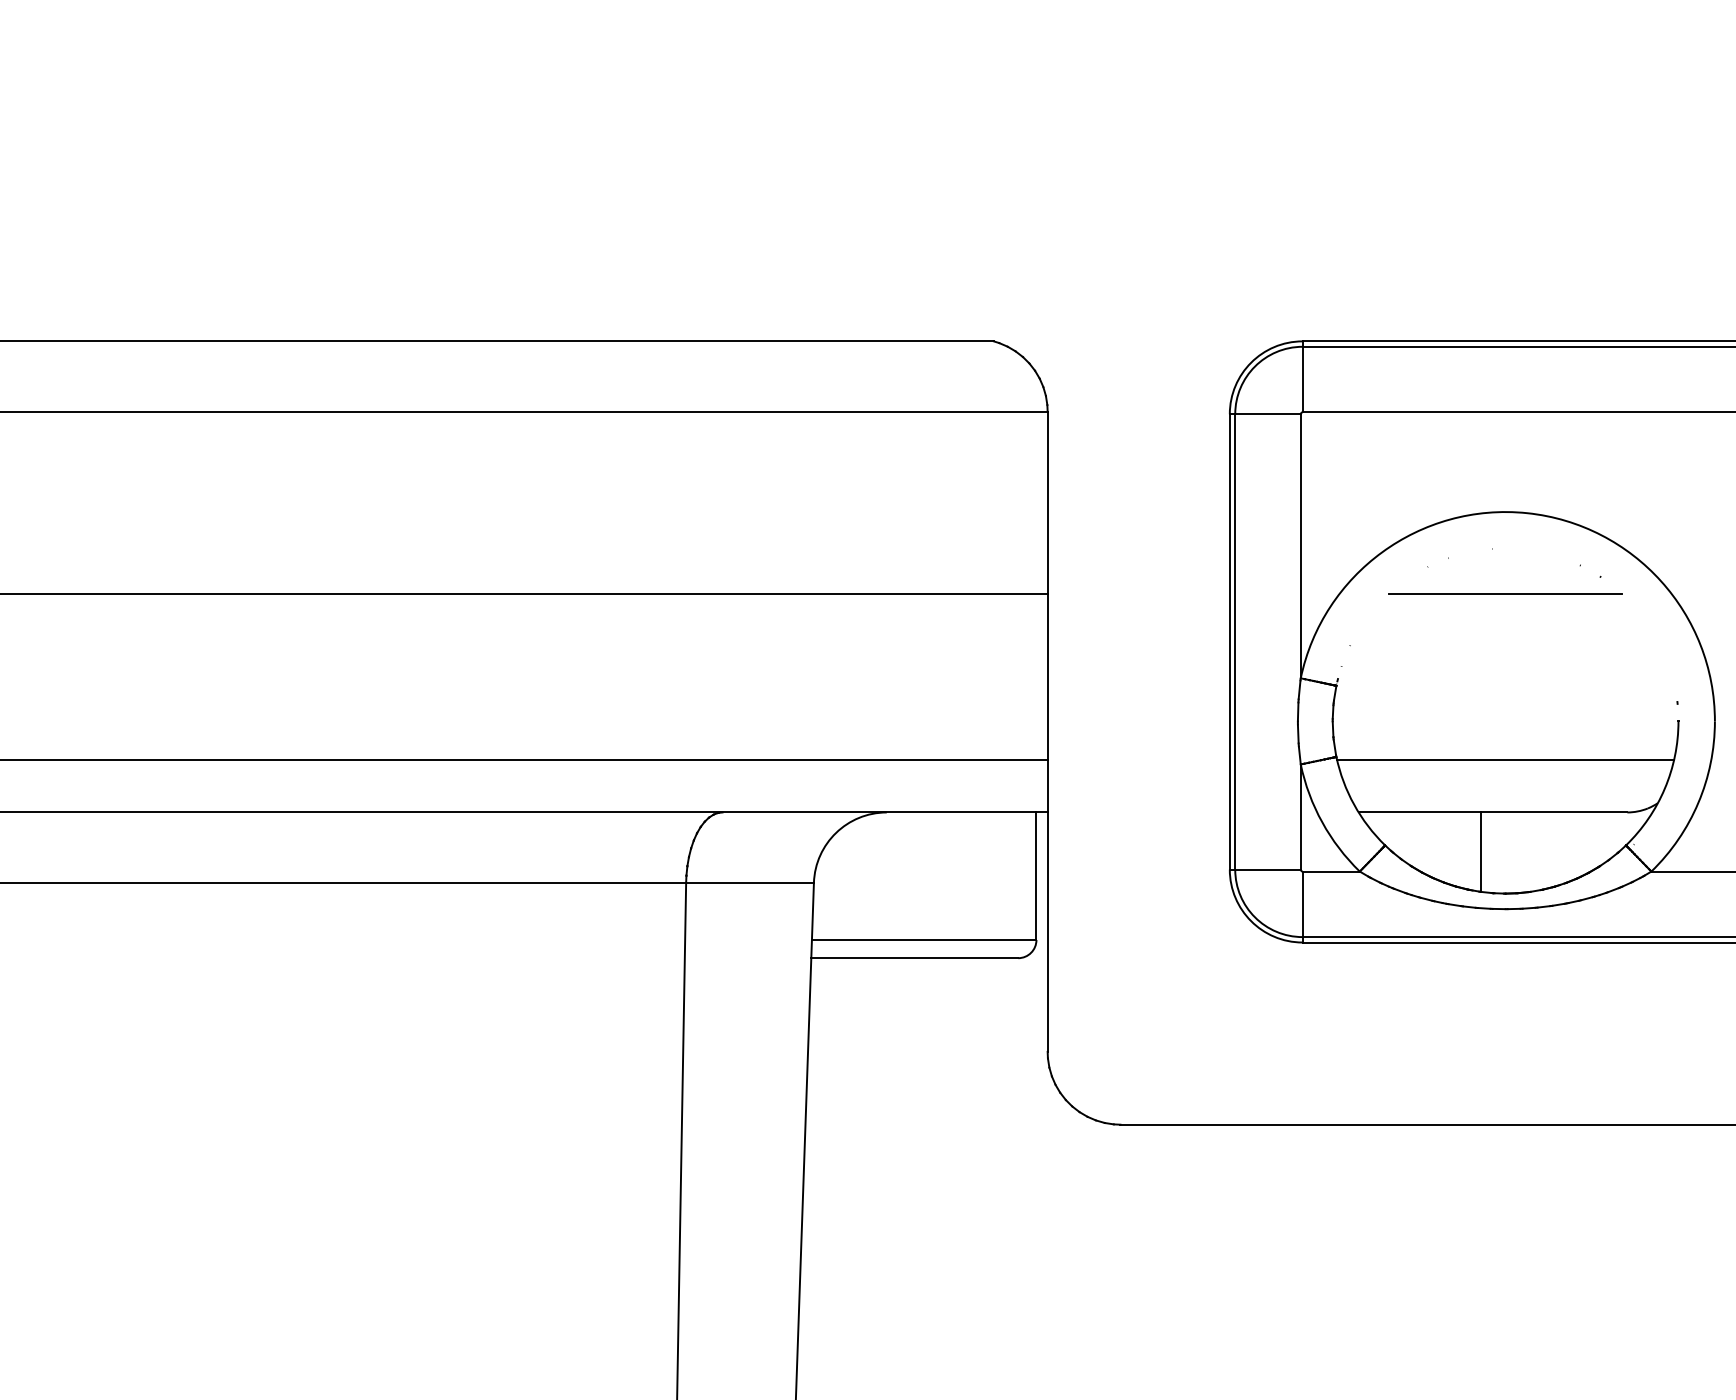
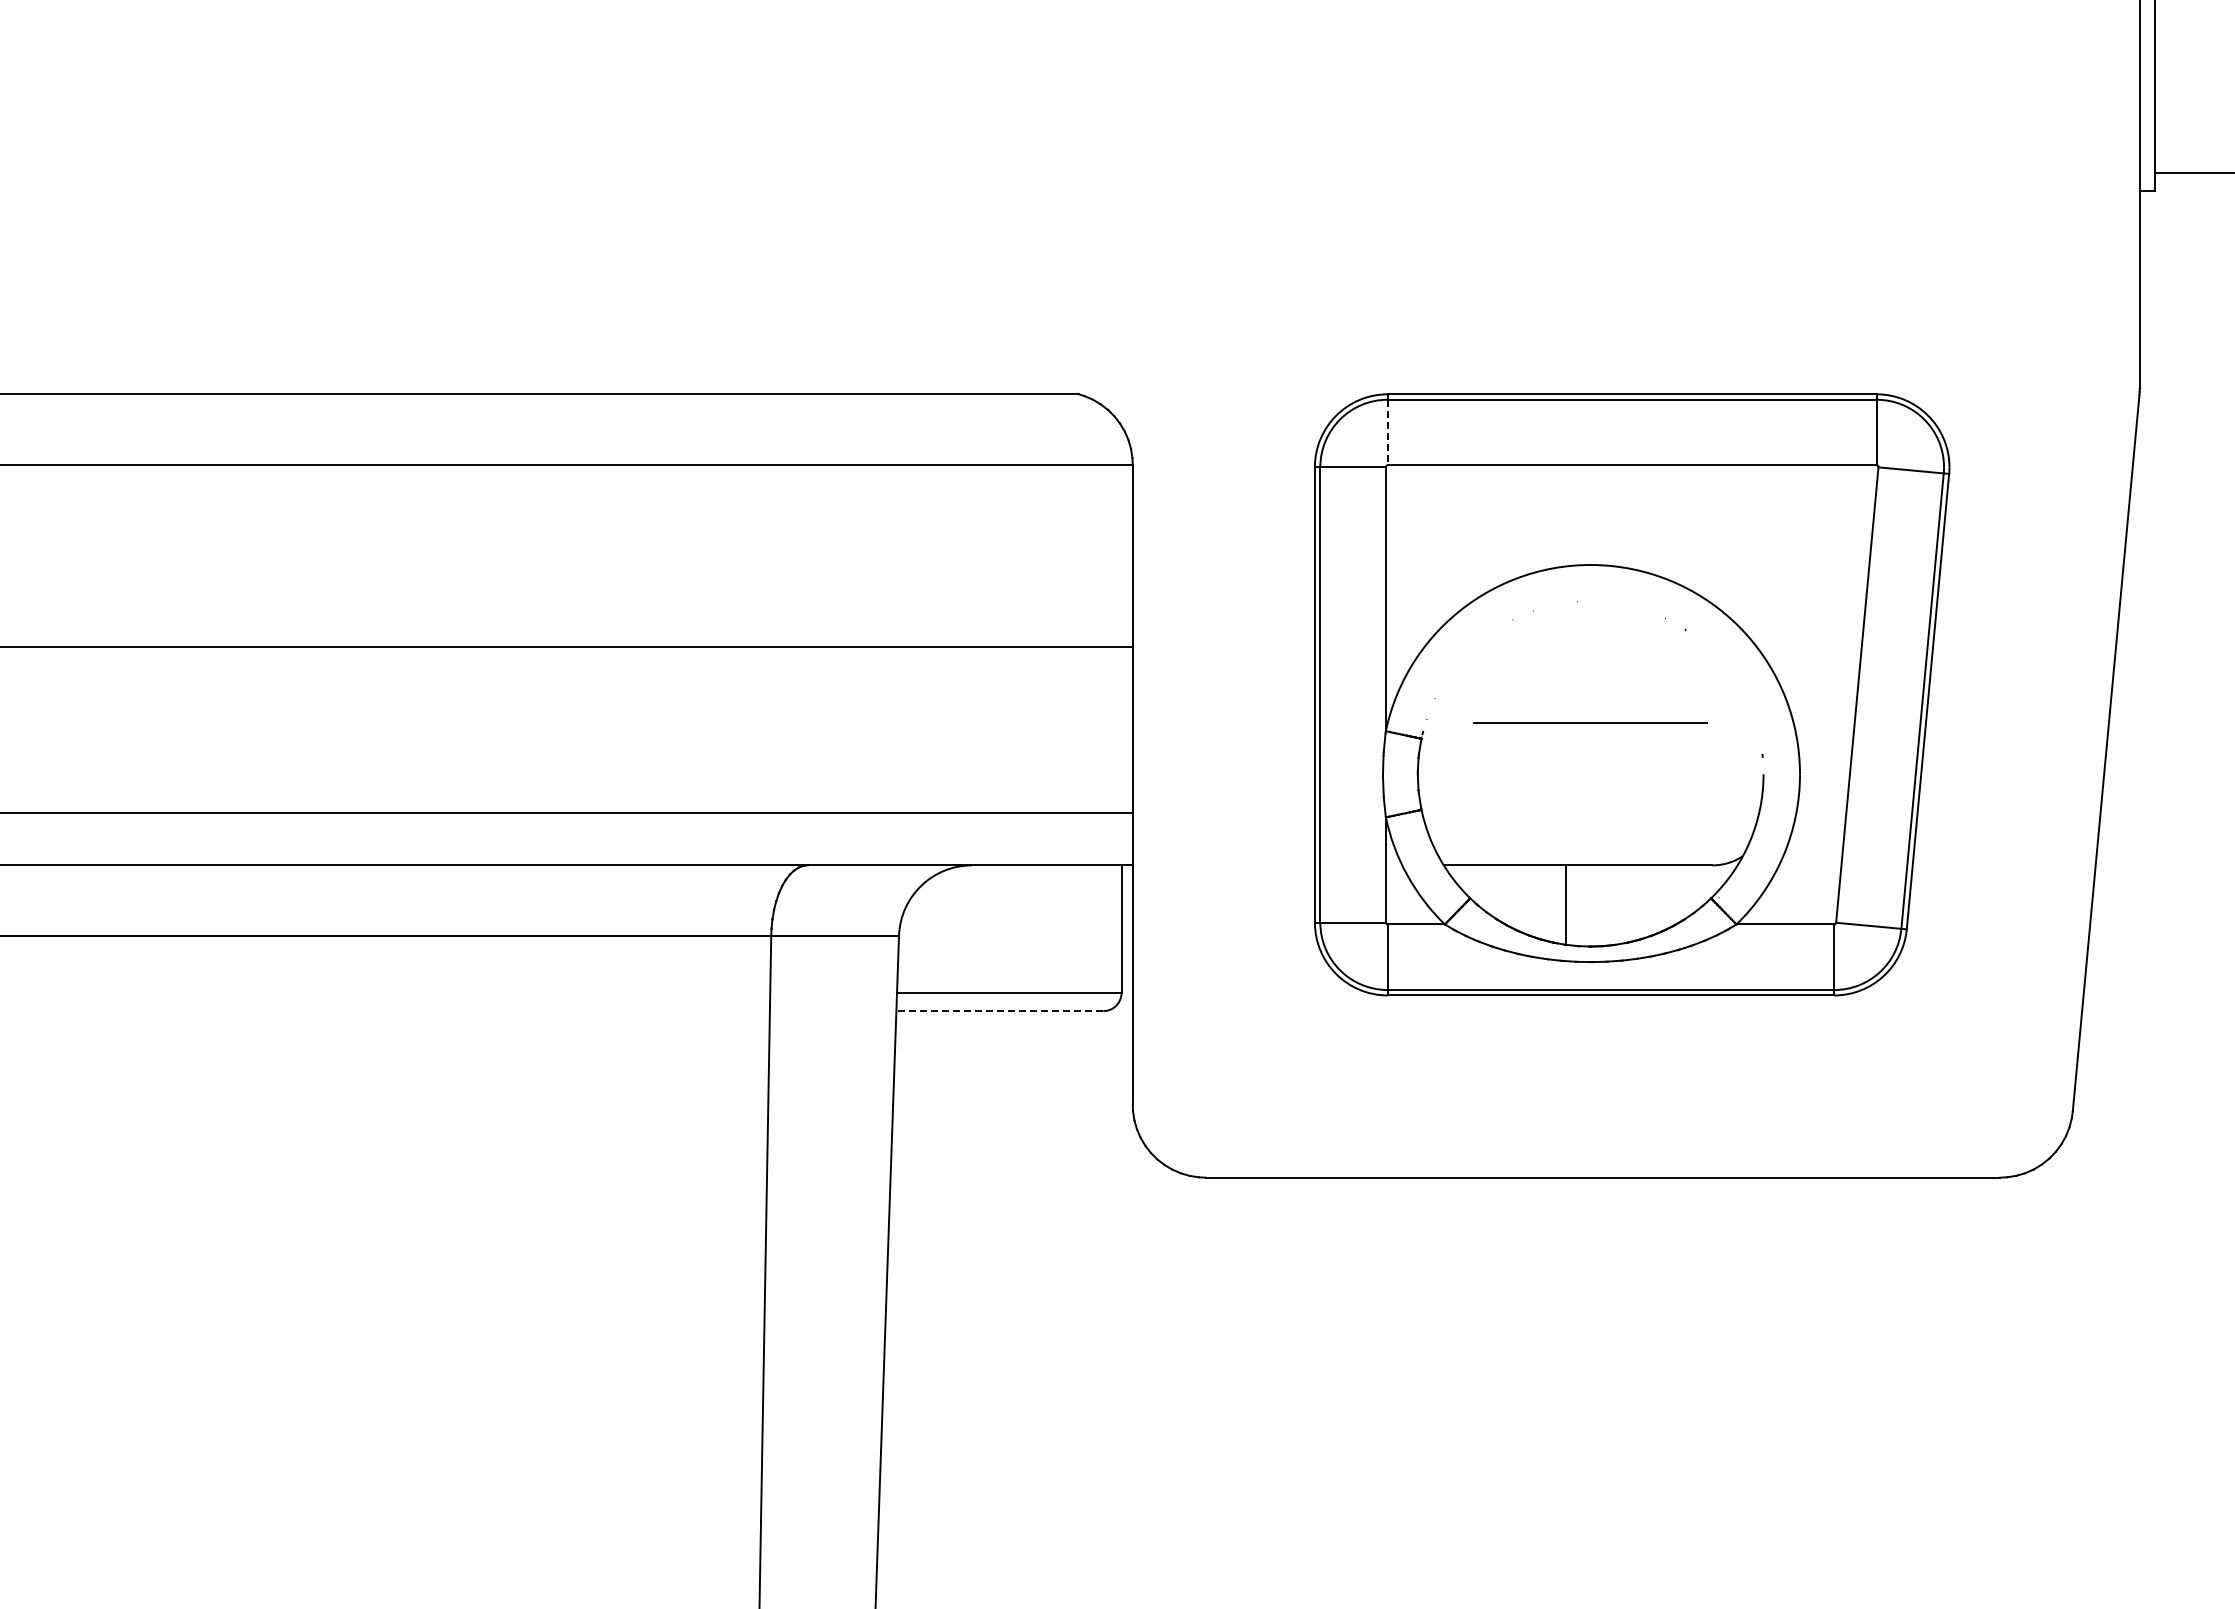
line: (1302, 379) -> (1387, 432), solid -> dashed
line: (1505, 593) -> (1590, 722), moved
line: (1505, 759) -> (1590, 812), removed
line: (914, 958) -> (999, 1011), solid -> dashed

